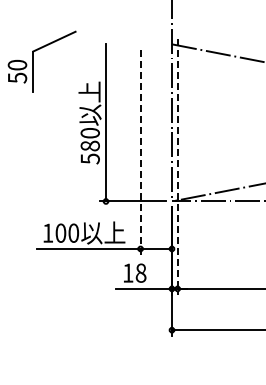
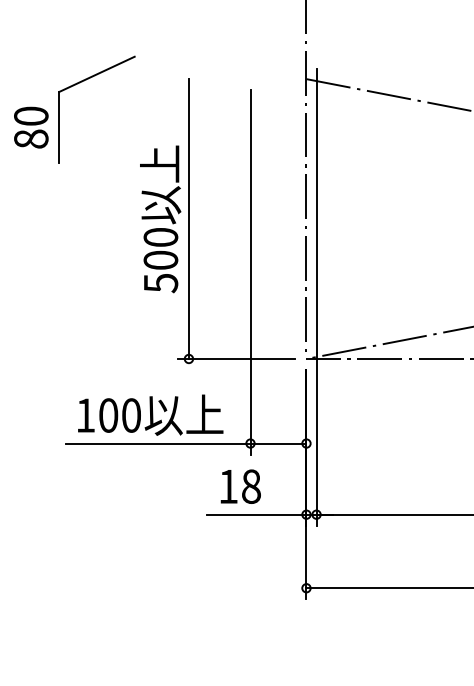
text: (17, 77) -> (31, 138), 50 -> 80
text: (90, 145) -> (161, 259), 580 -> 500
line: (140, 153) -> (250, 273), dashed -> solid
line: (177, 167) -> (316, 298), dashed -> solid

